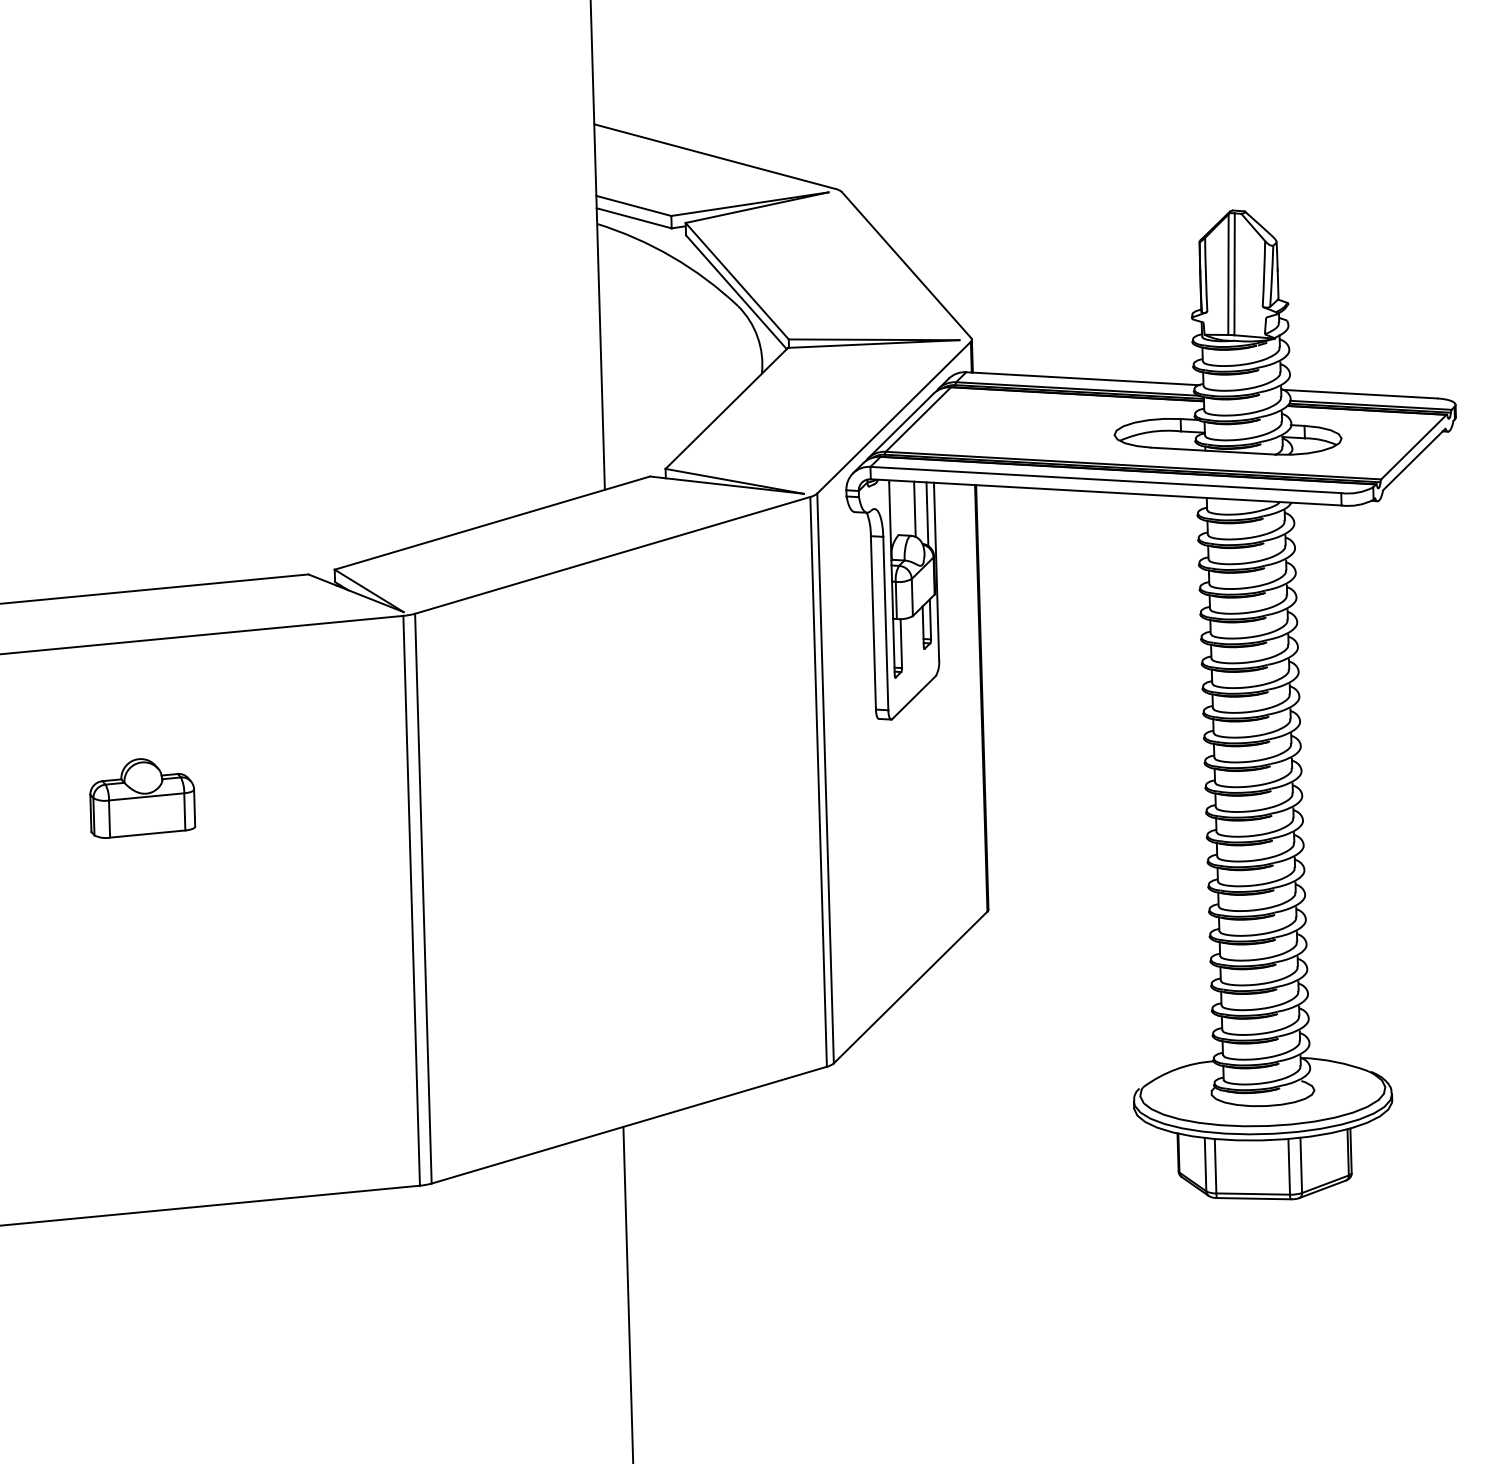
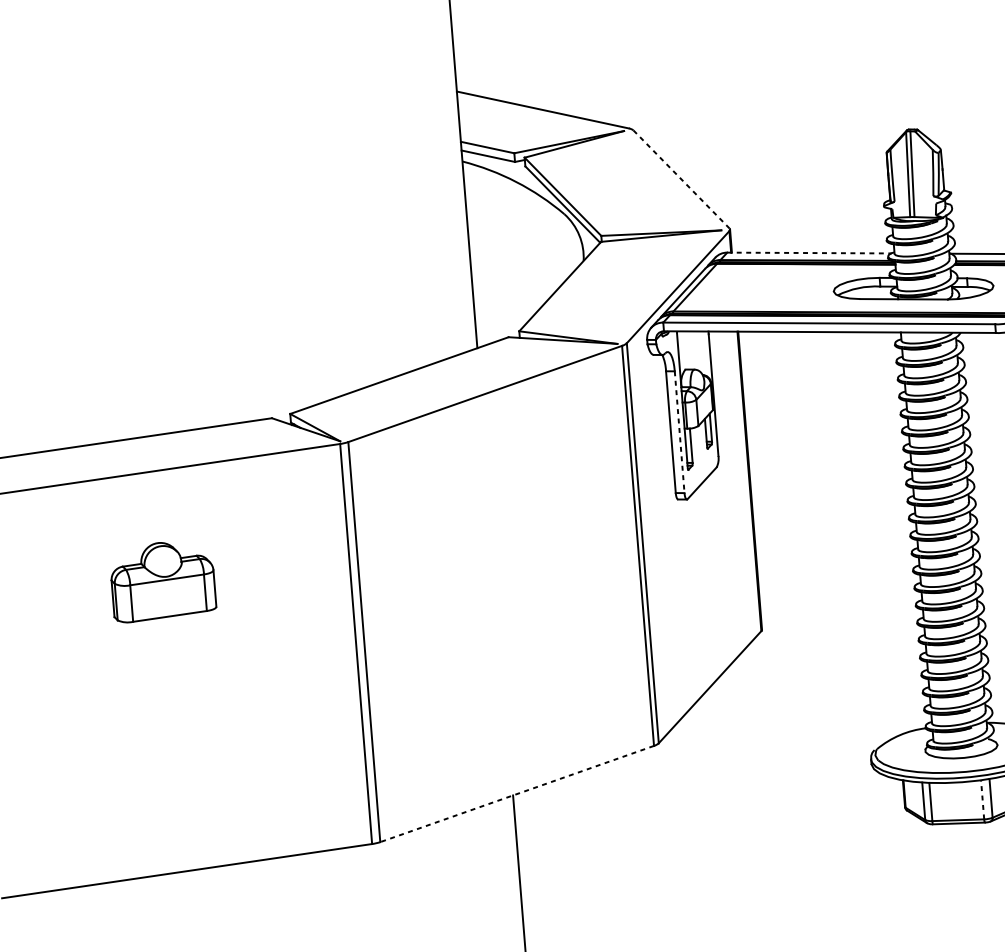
line: (906, 265) -> (681, 179), solid -> dashed
line: (1083, 378) -> (809, 252), solid -> dashed
line: (914, 509) -> (695, 350), removed
line: (927, 514) -> (705, 354), removed
line: (885, 623) -> (679, 432), solid -> dashed
part: (142, 798) -> (163, 581), size x1.4
line: (628, 1125) -> (516, 794), solid -> dashed
line: (1289, 1166) -> (982, 799), solid -> dashed

